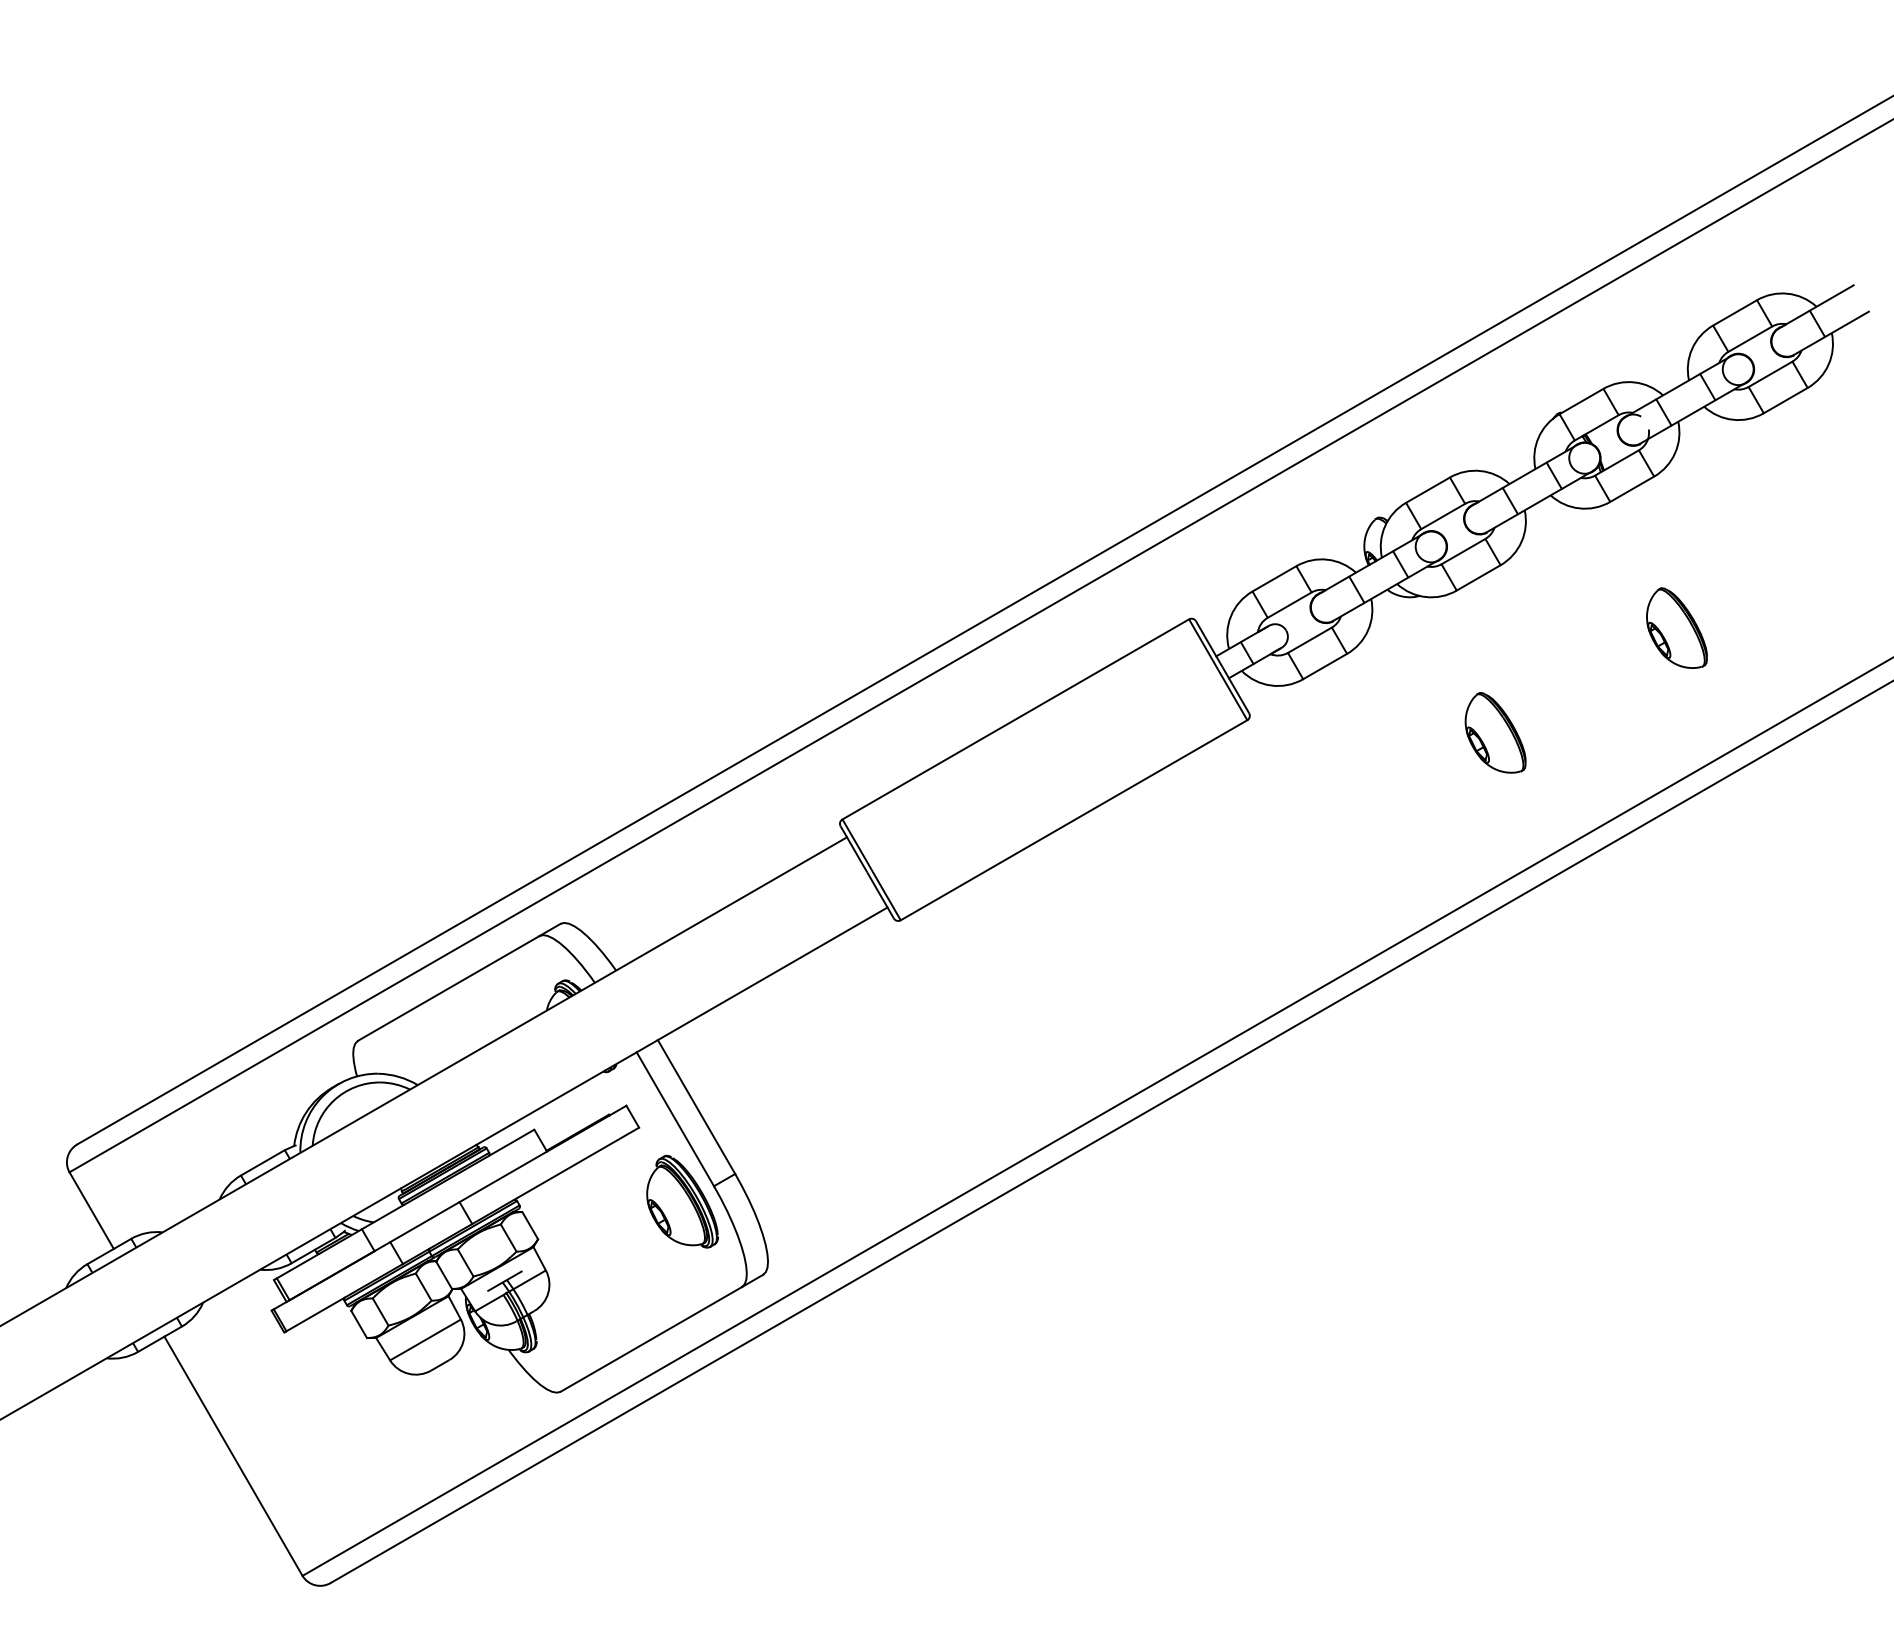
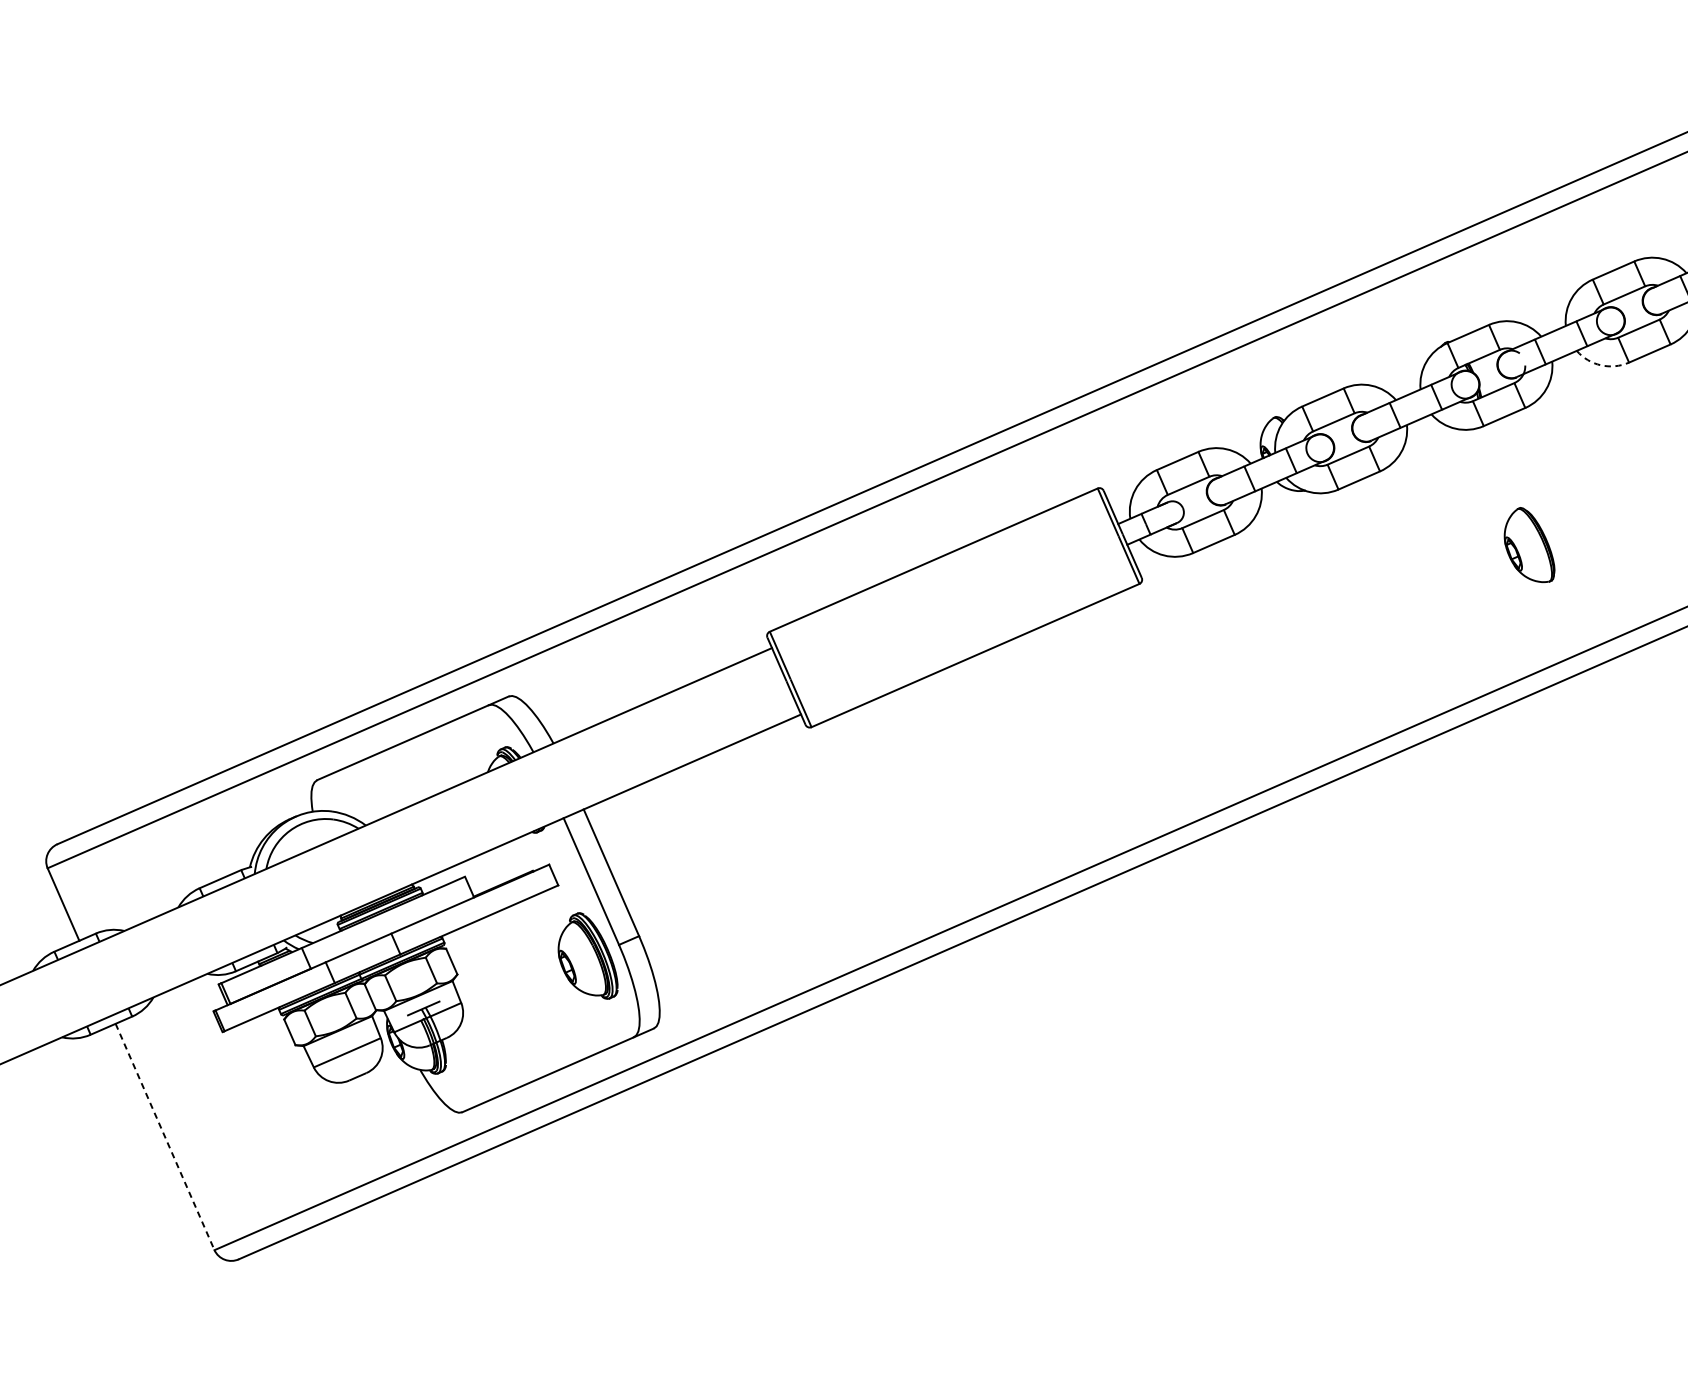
arc: (1732, 419) -> (1600, 365), solid -> dashed
part: (1495, 732) -> (1358, 619), removed
line: (233, 1456) -> (165, 1137), solid -> dashed

